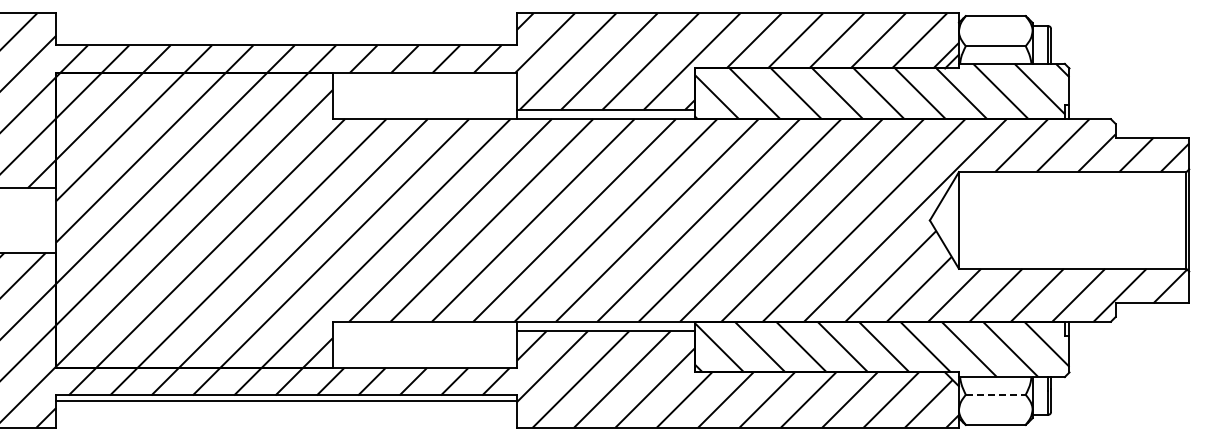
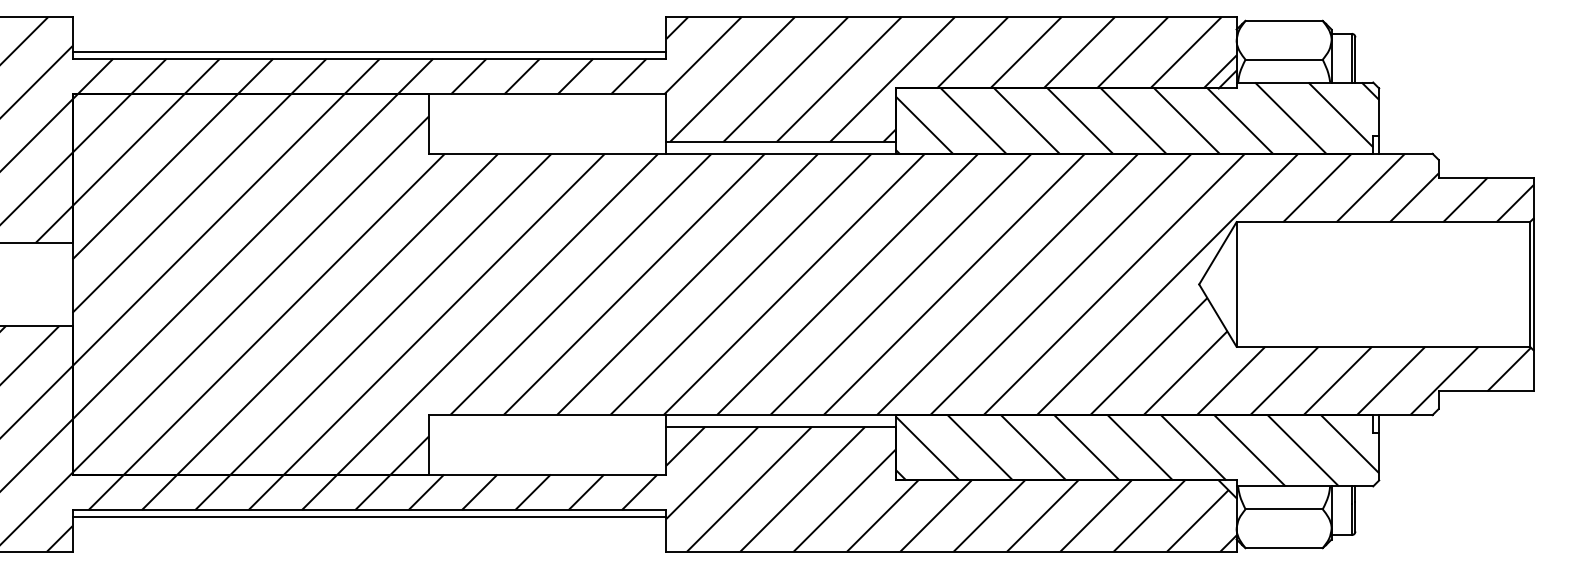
line: (286, 39) -> (369, 51), added
line: (995, 394) -> (1283, 508), dashed -> solid

